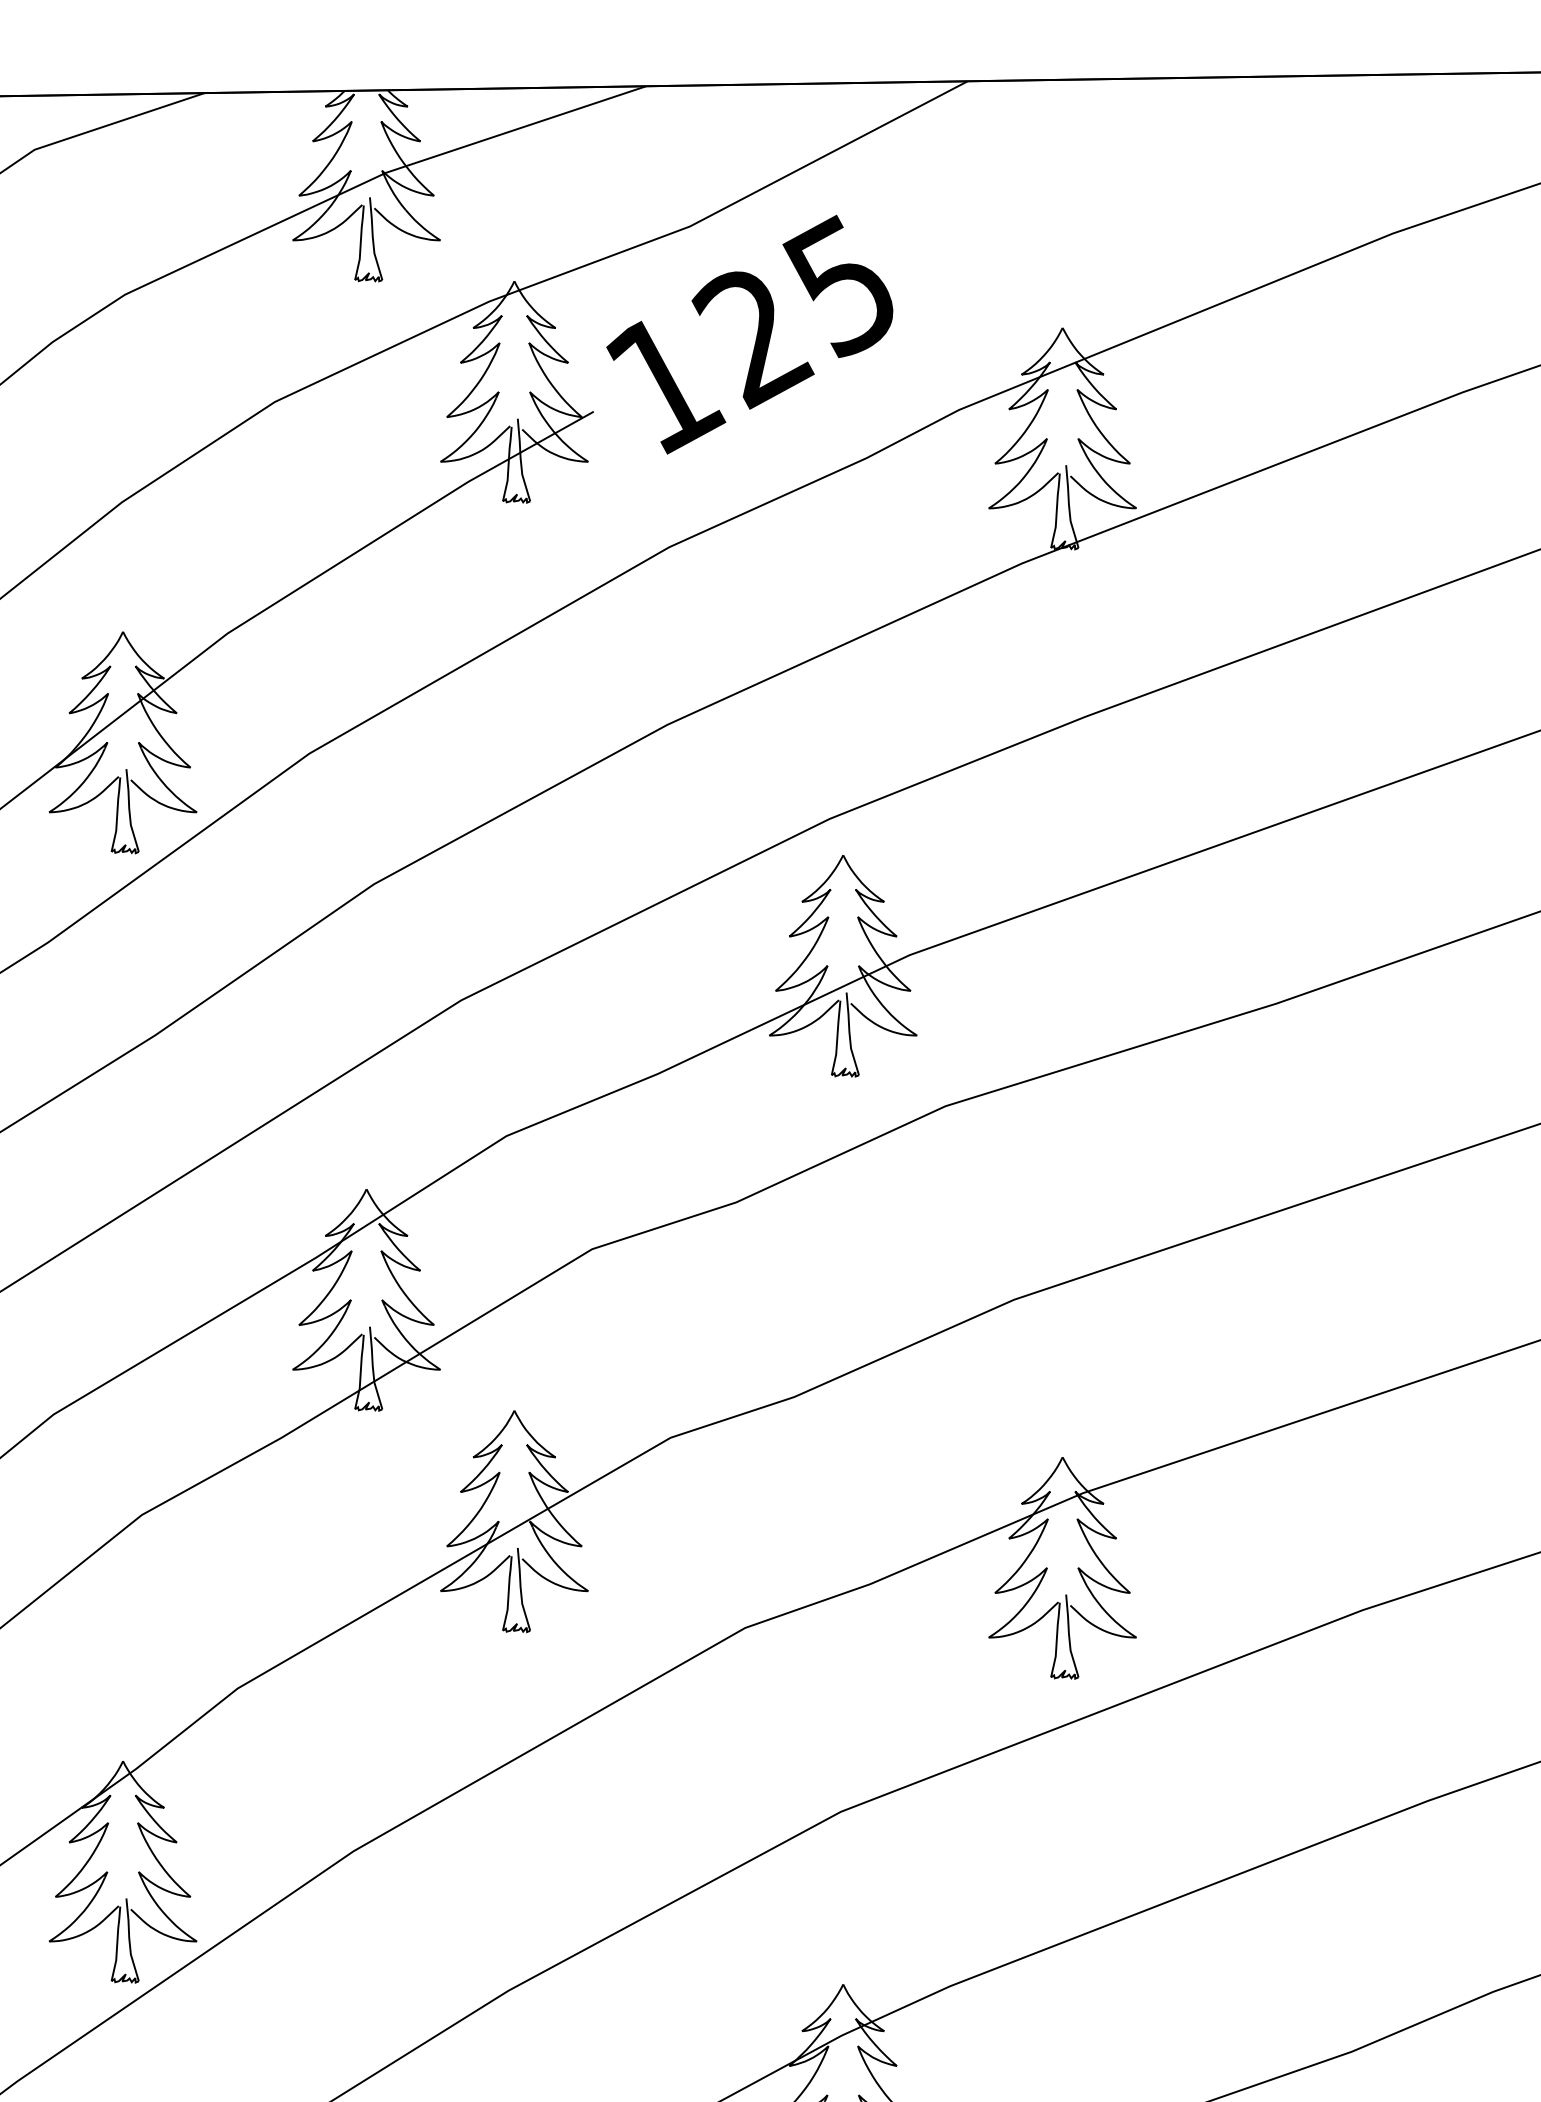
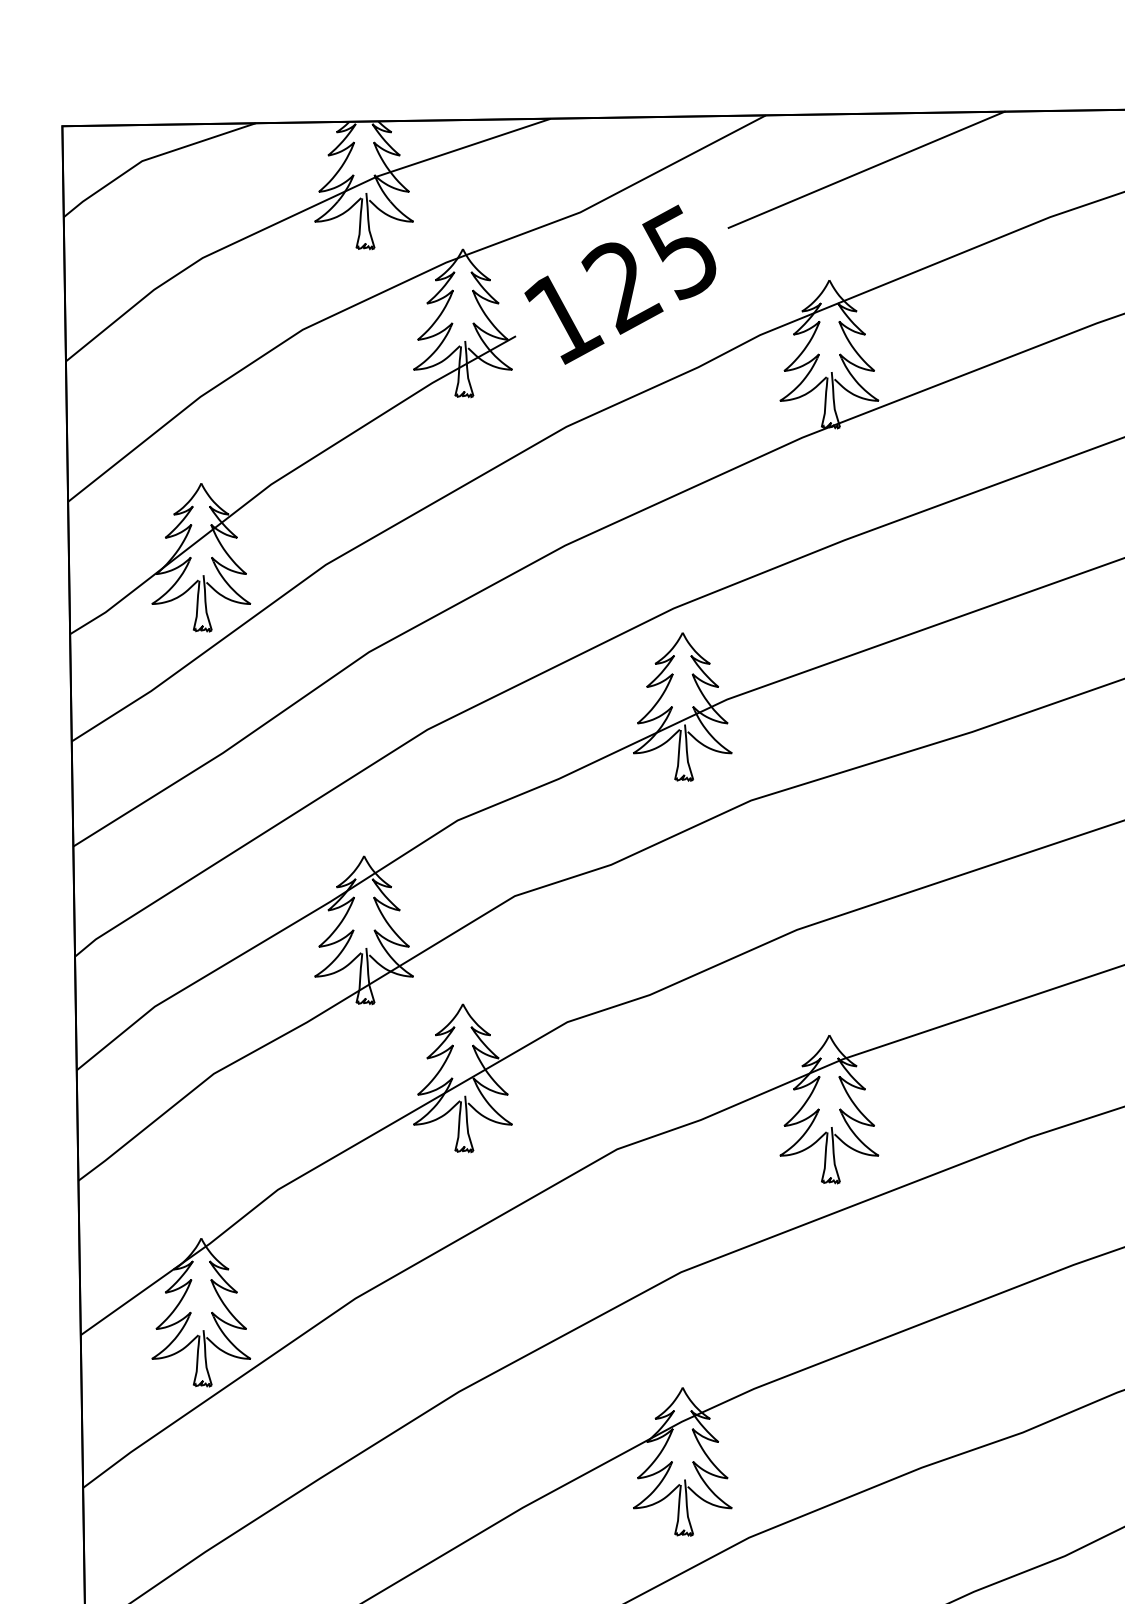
line: (1118, 162) -> (866, 169), added

